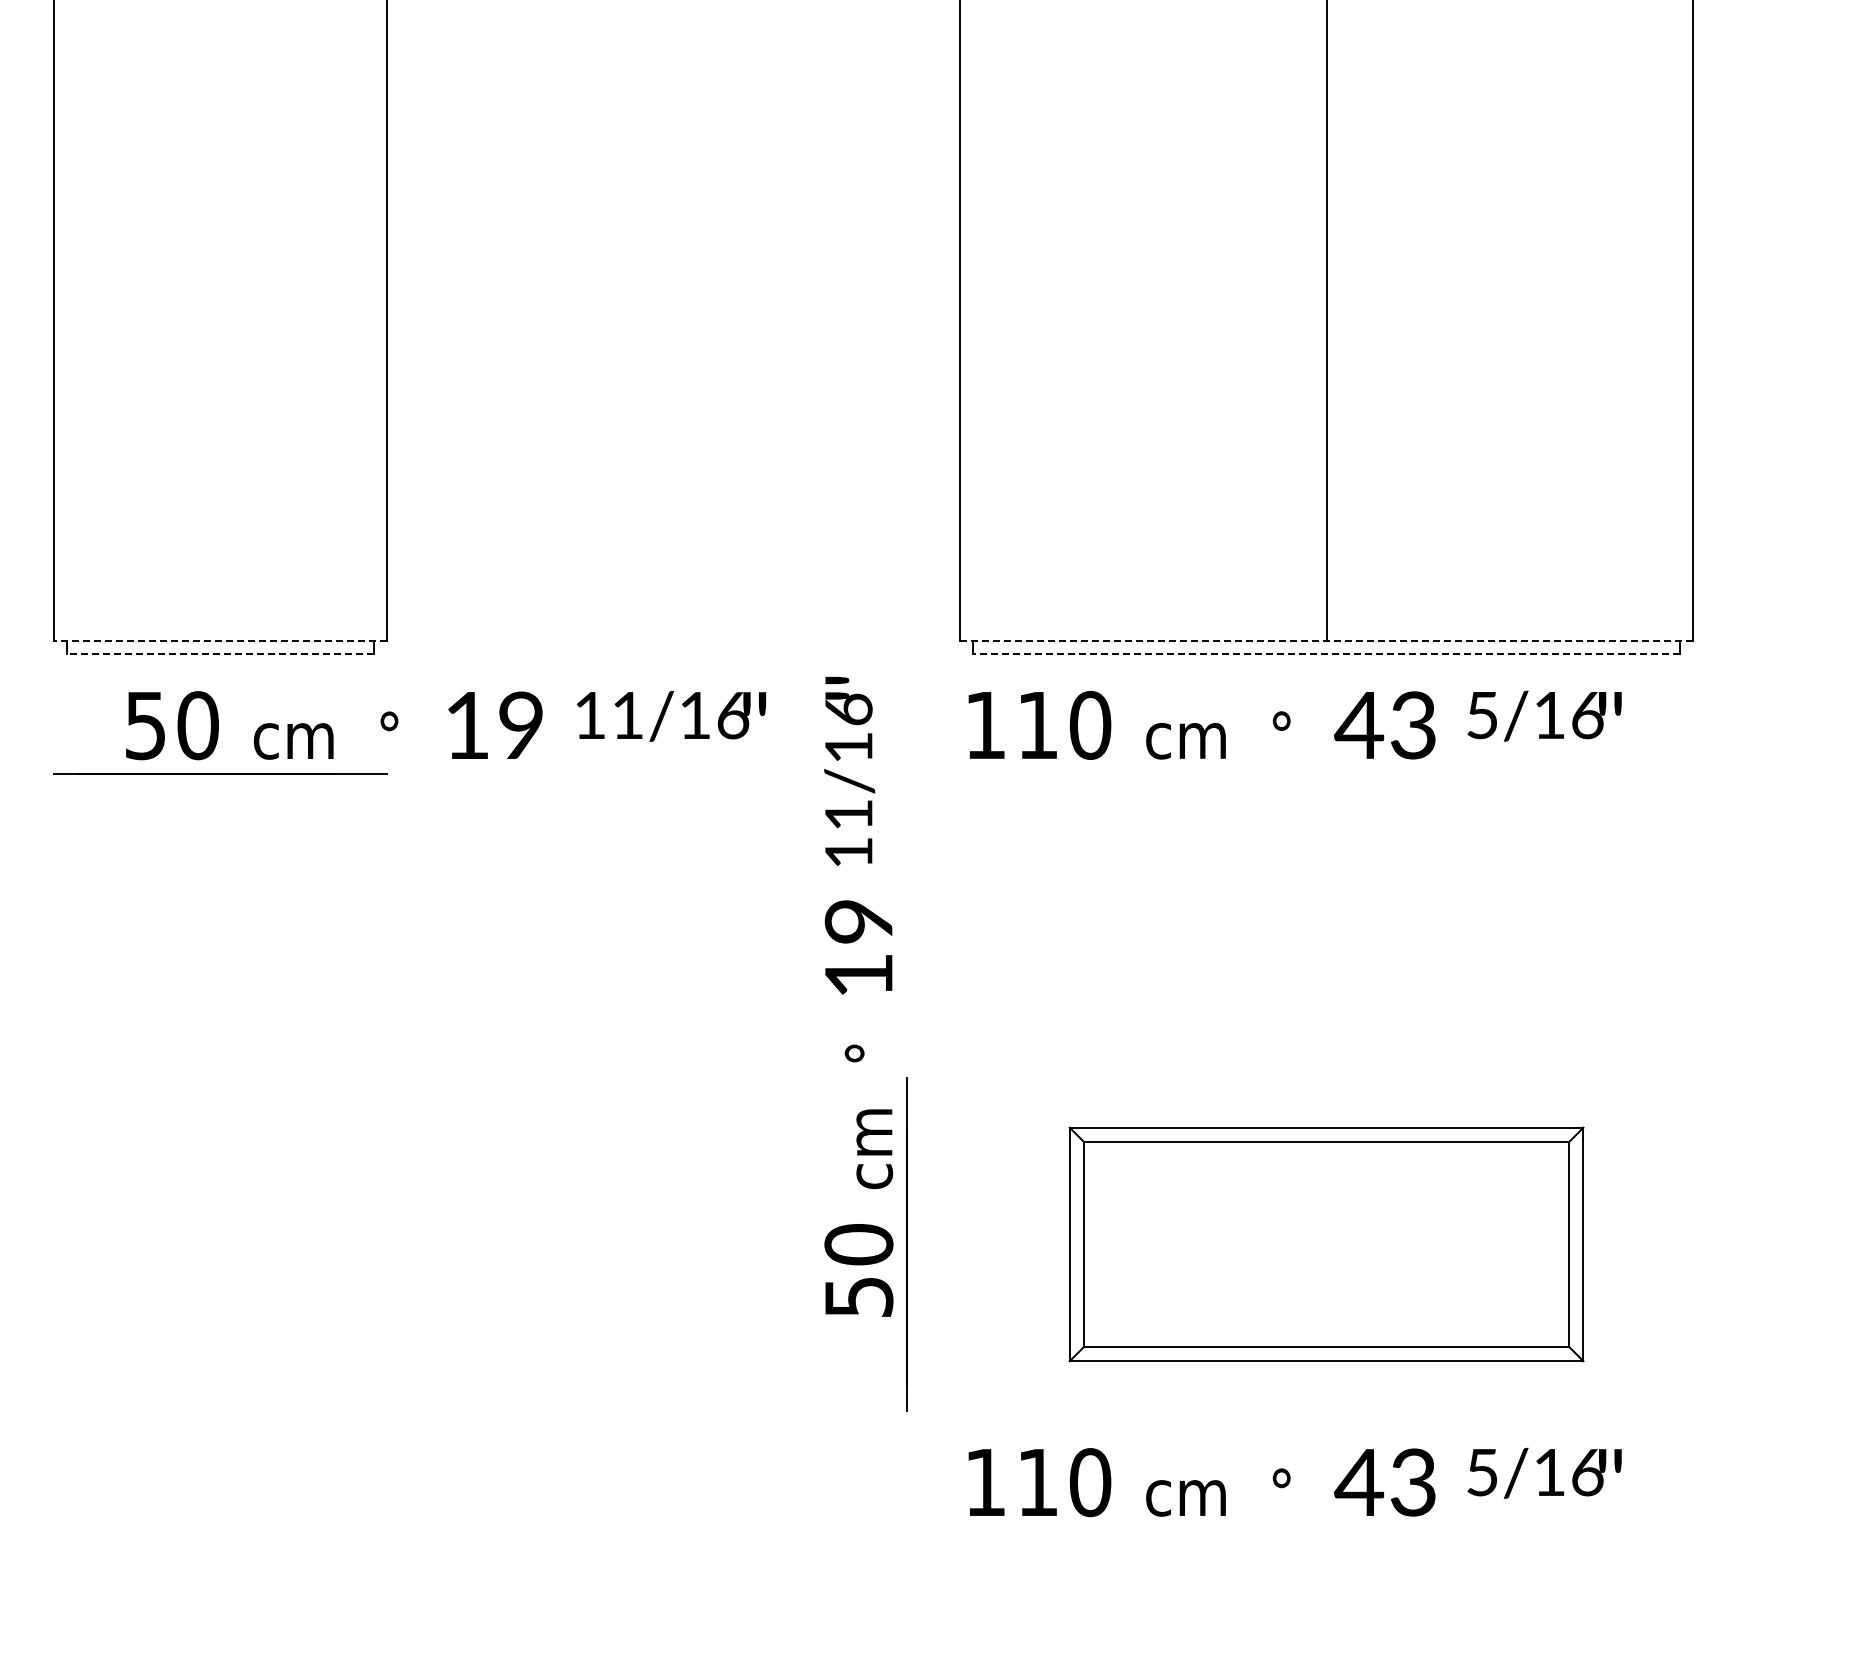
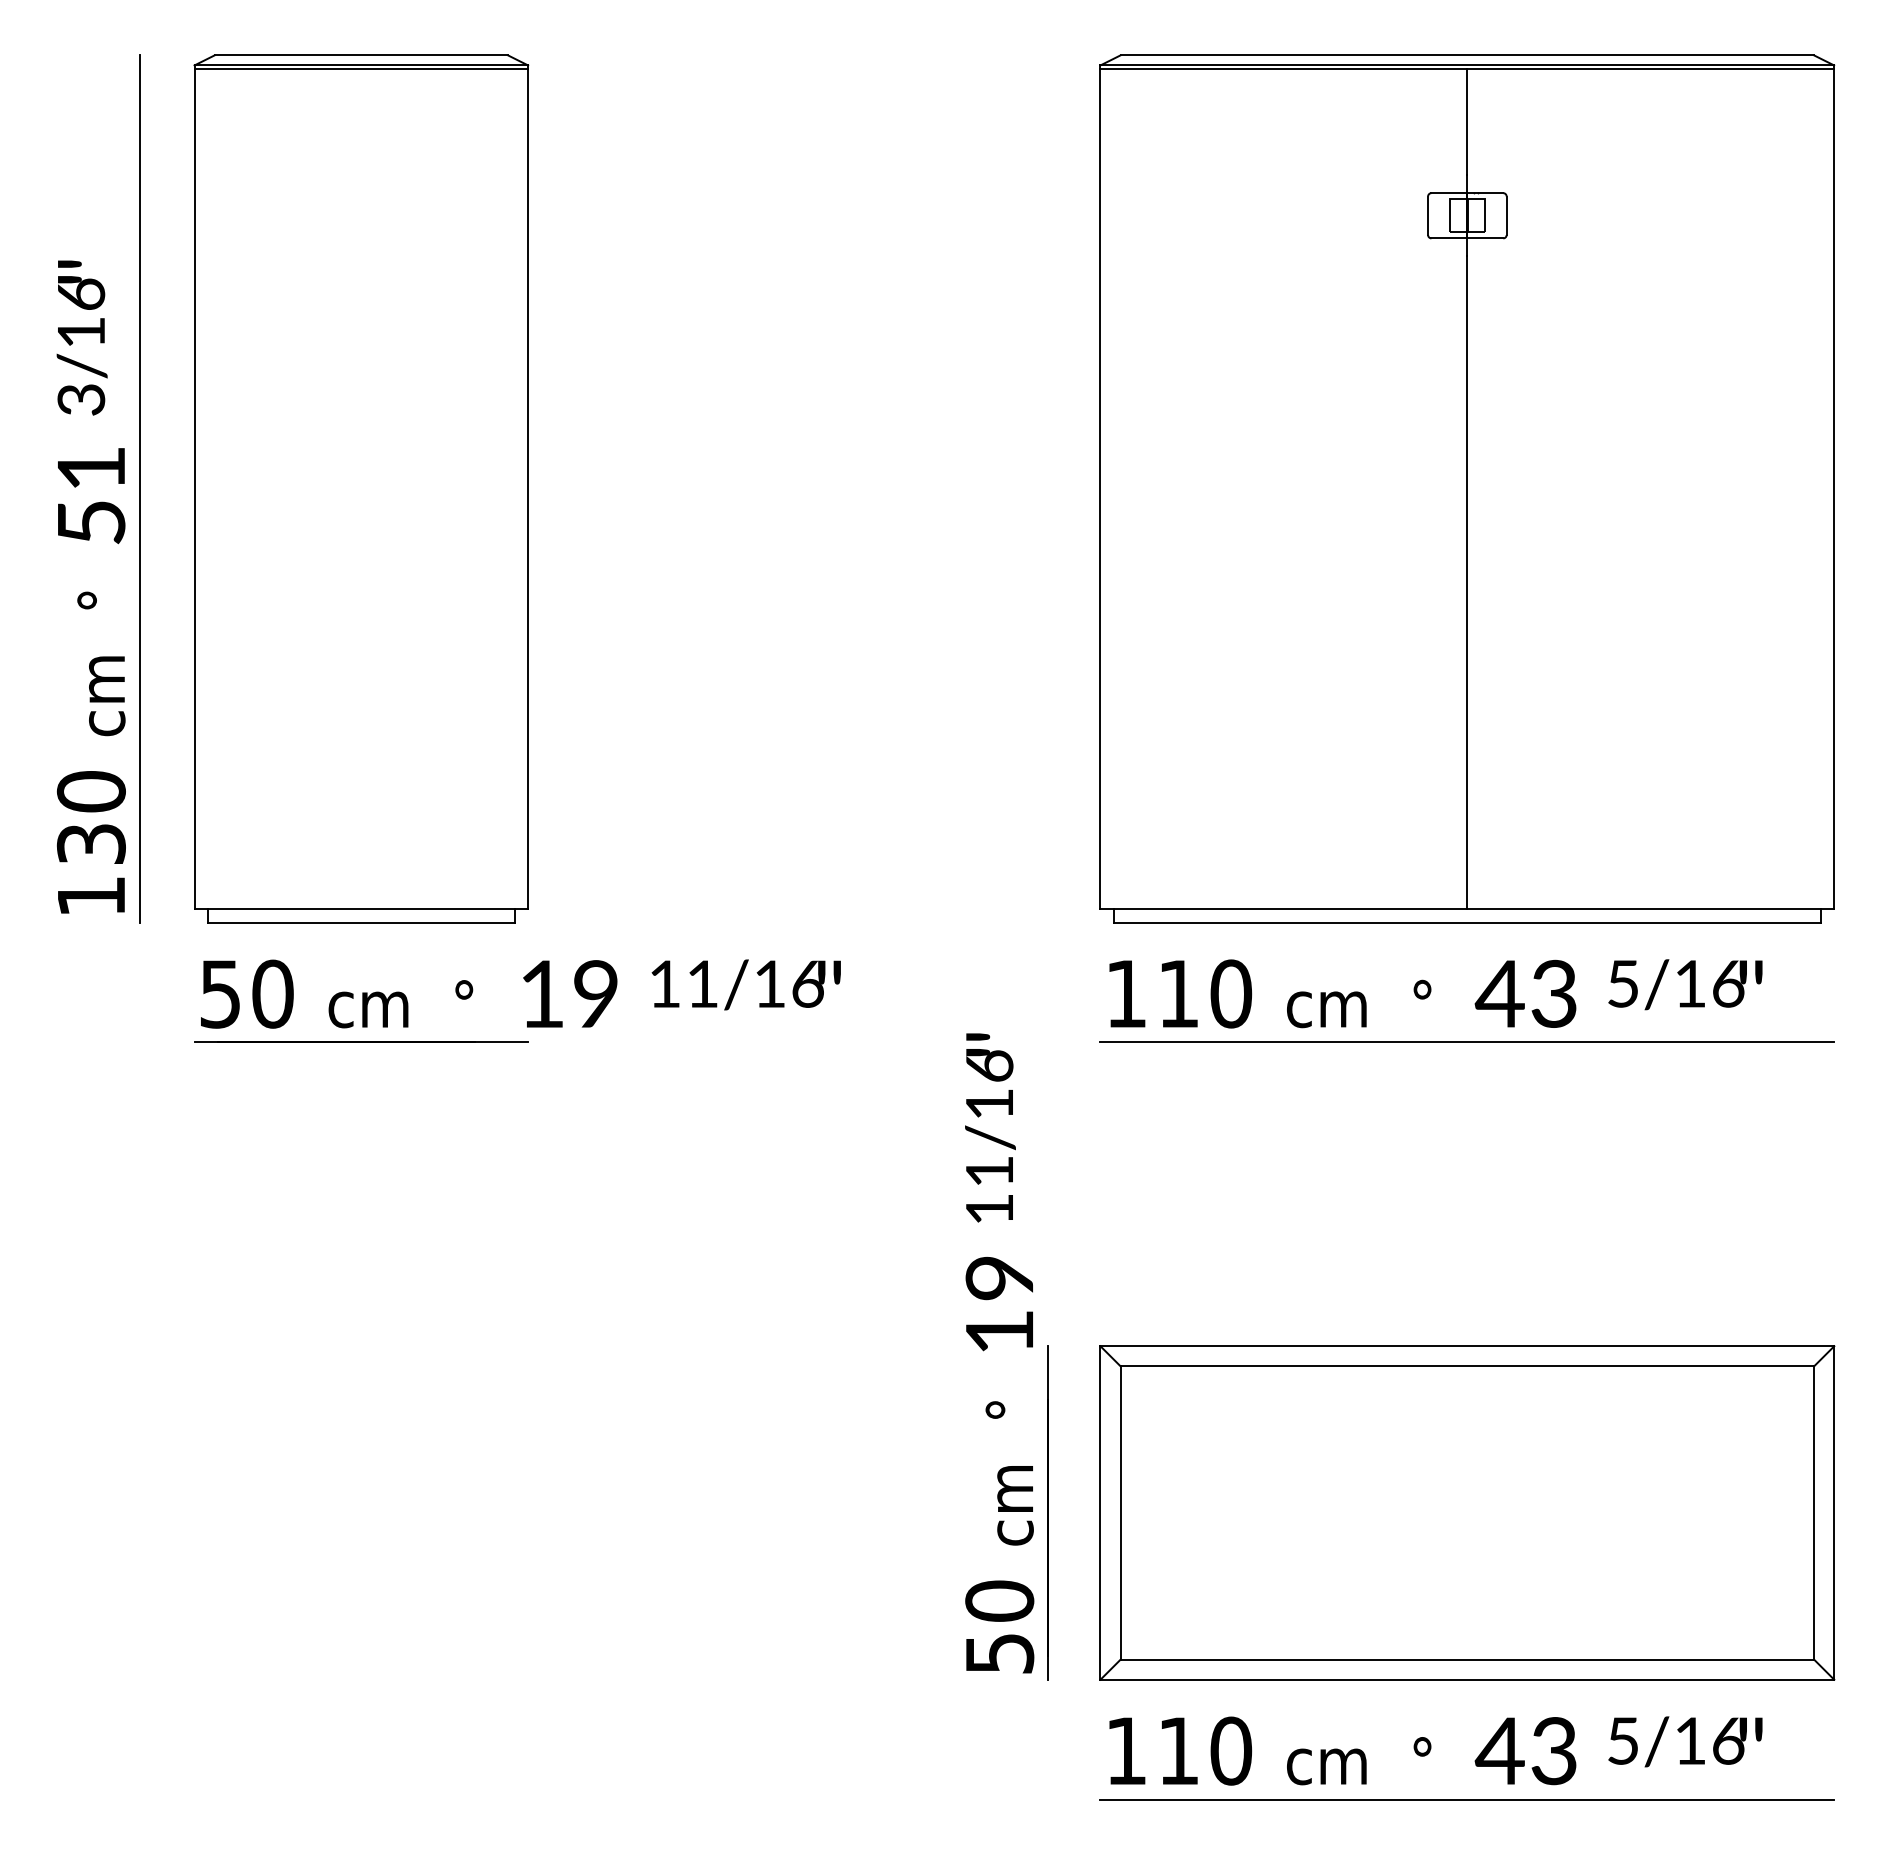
line: (220, 640) -> (361, 909), dashed -> solid
line: (1326, 640) -> (1467, 909), dashed -> solid
line: (219, 653) -> (360, 922), dashed -> solid
line: (1326, 653) -> (1467, 922), dashed -> solid
text: (445, 724) -> (520, 993), moved
line: (1326, 773) -> (1467, 1042), added
text: (858, 996) -> (999, 1353), moved
part: (1326, 1243) -> (1467, 1512), size x1.43
line: (1326, 1530) -> (1467, 1799), added

